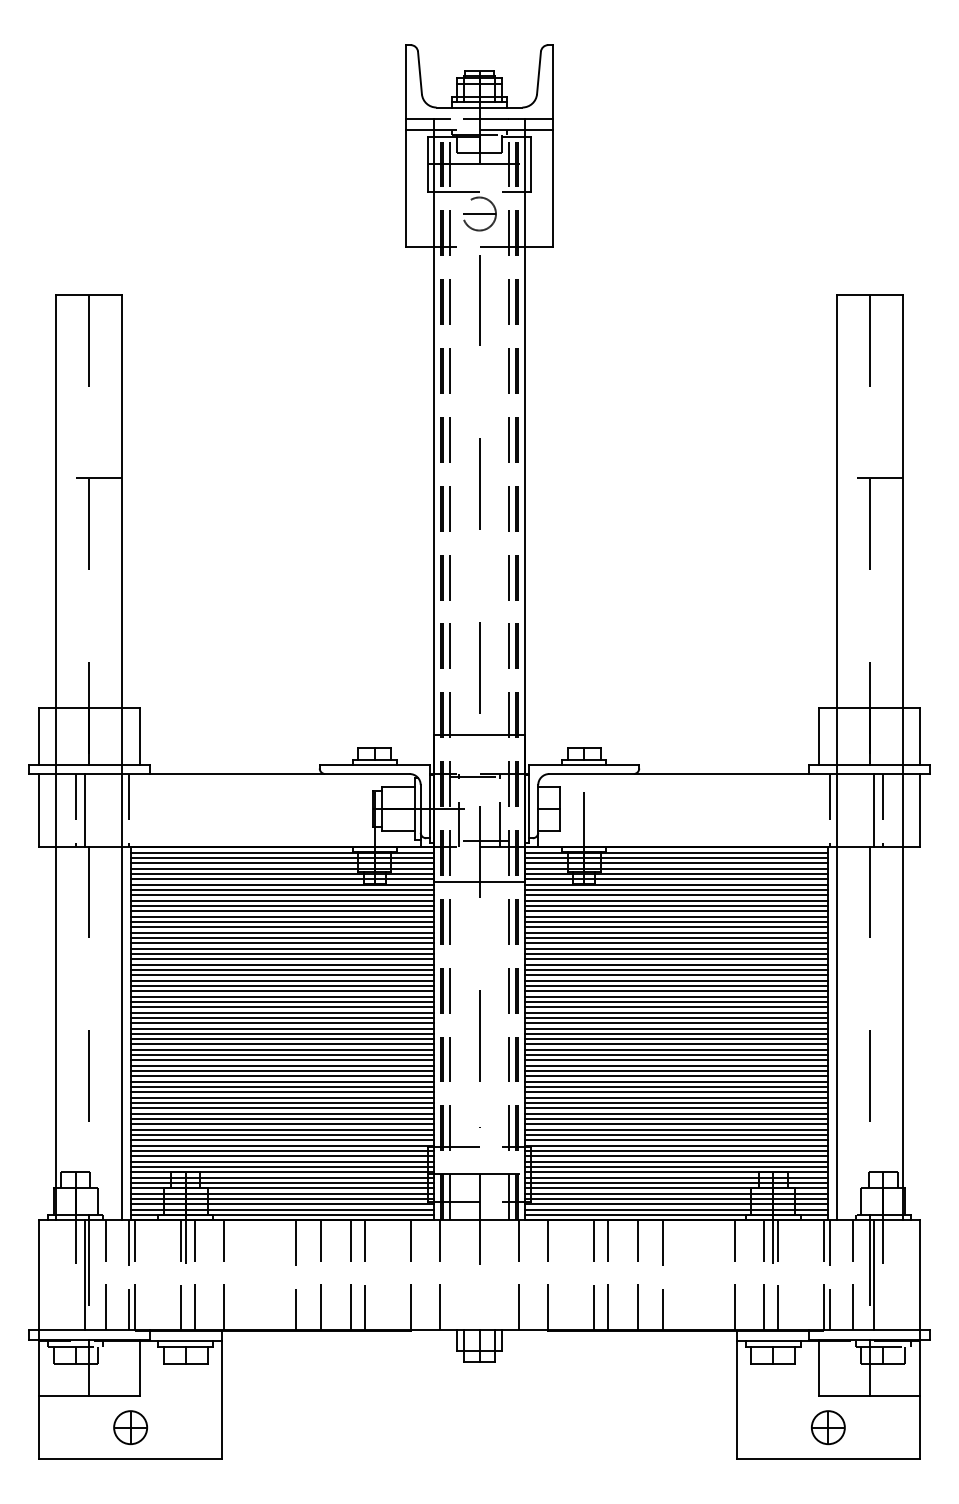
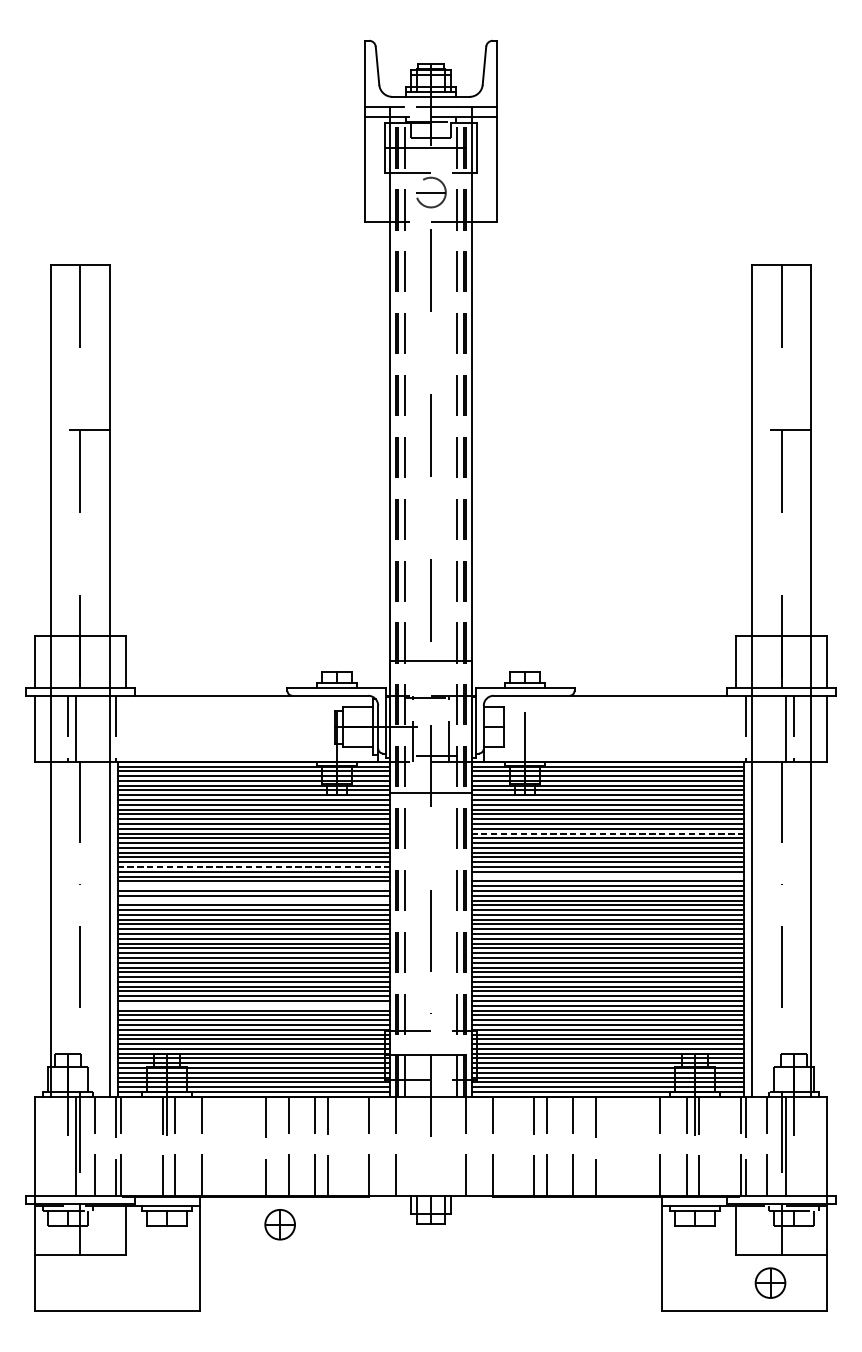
line: (676, 927) -> (608, 833), solid -> dashed
line: (282, 964) -> (253, 866), solid -> dashed
line: (676, 975) -> (608, 876), removed
line: (281, 985) -> (253, 885), removed
line: (281, 1001) -> (253, 900), removed
line: (281, 1119) -> (253, 1006), removed
part: (130, 1427) -> (280, 1224), moved
part: (828, 1427) -> (770, 1283), moved

